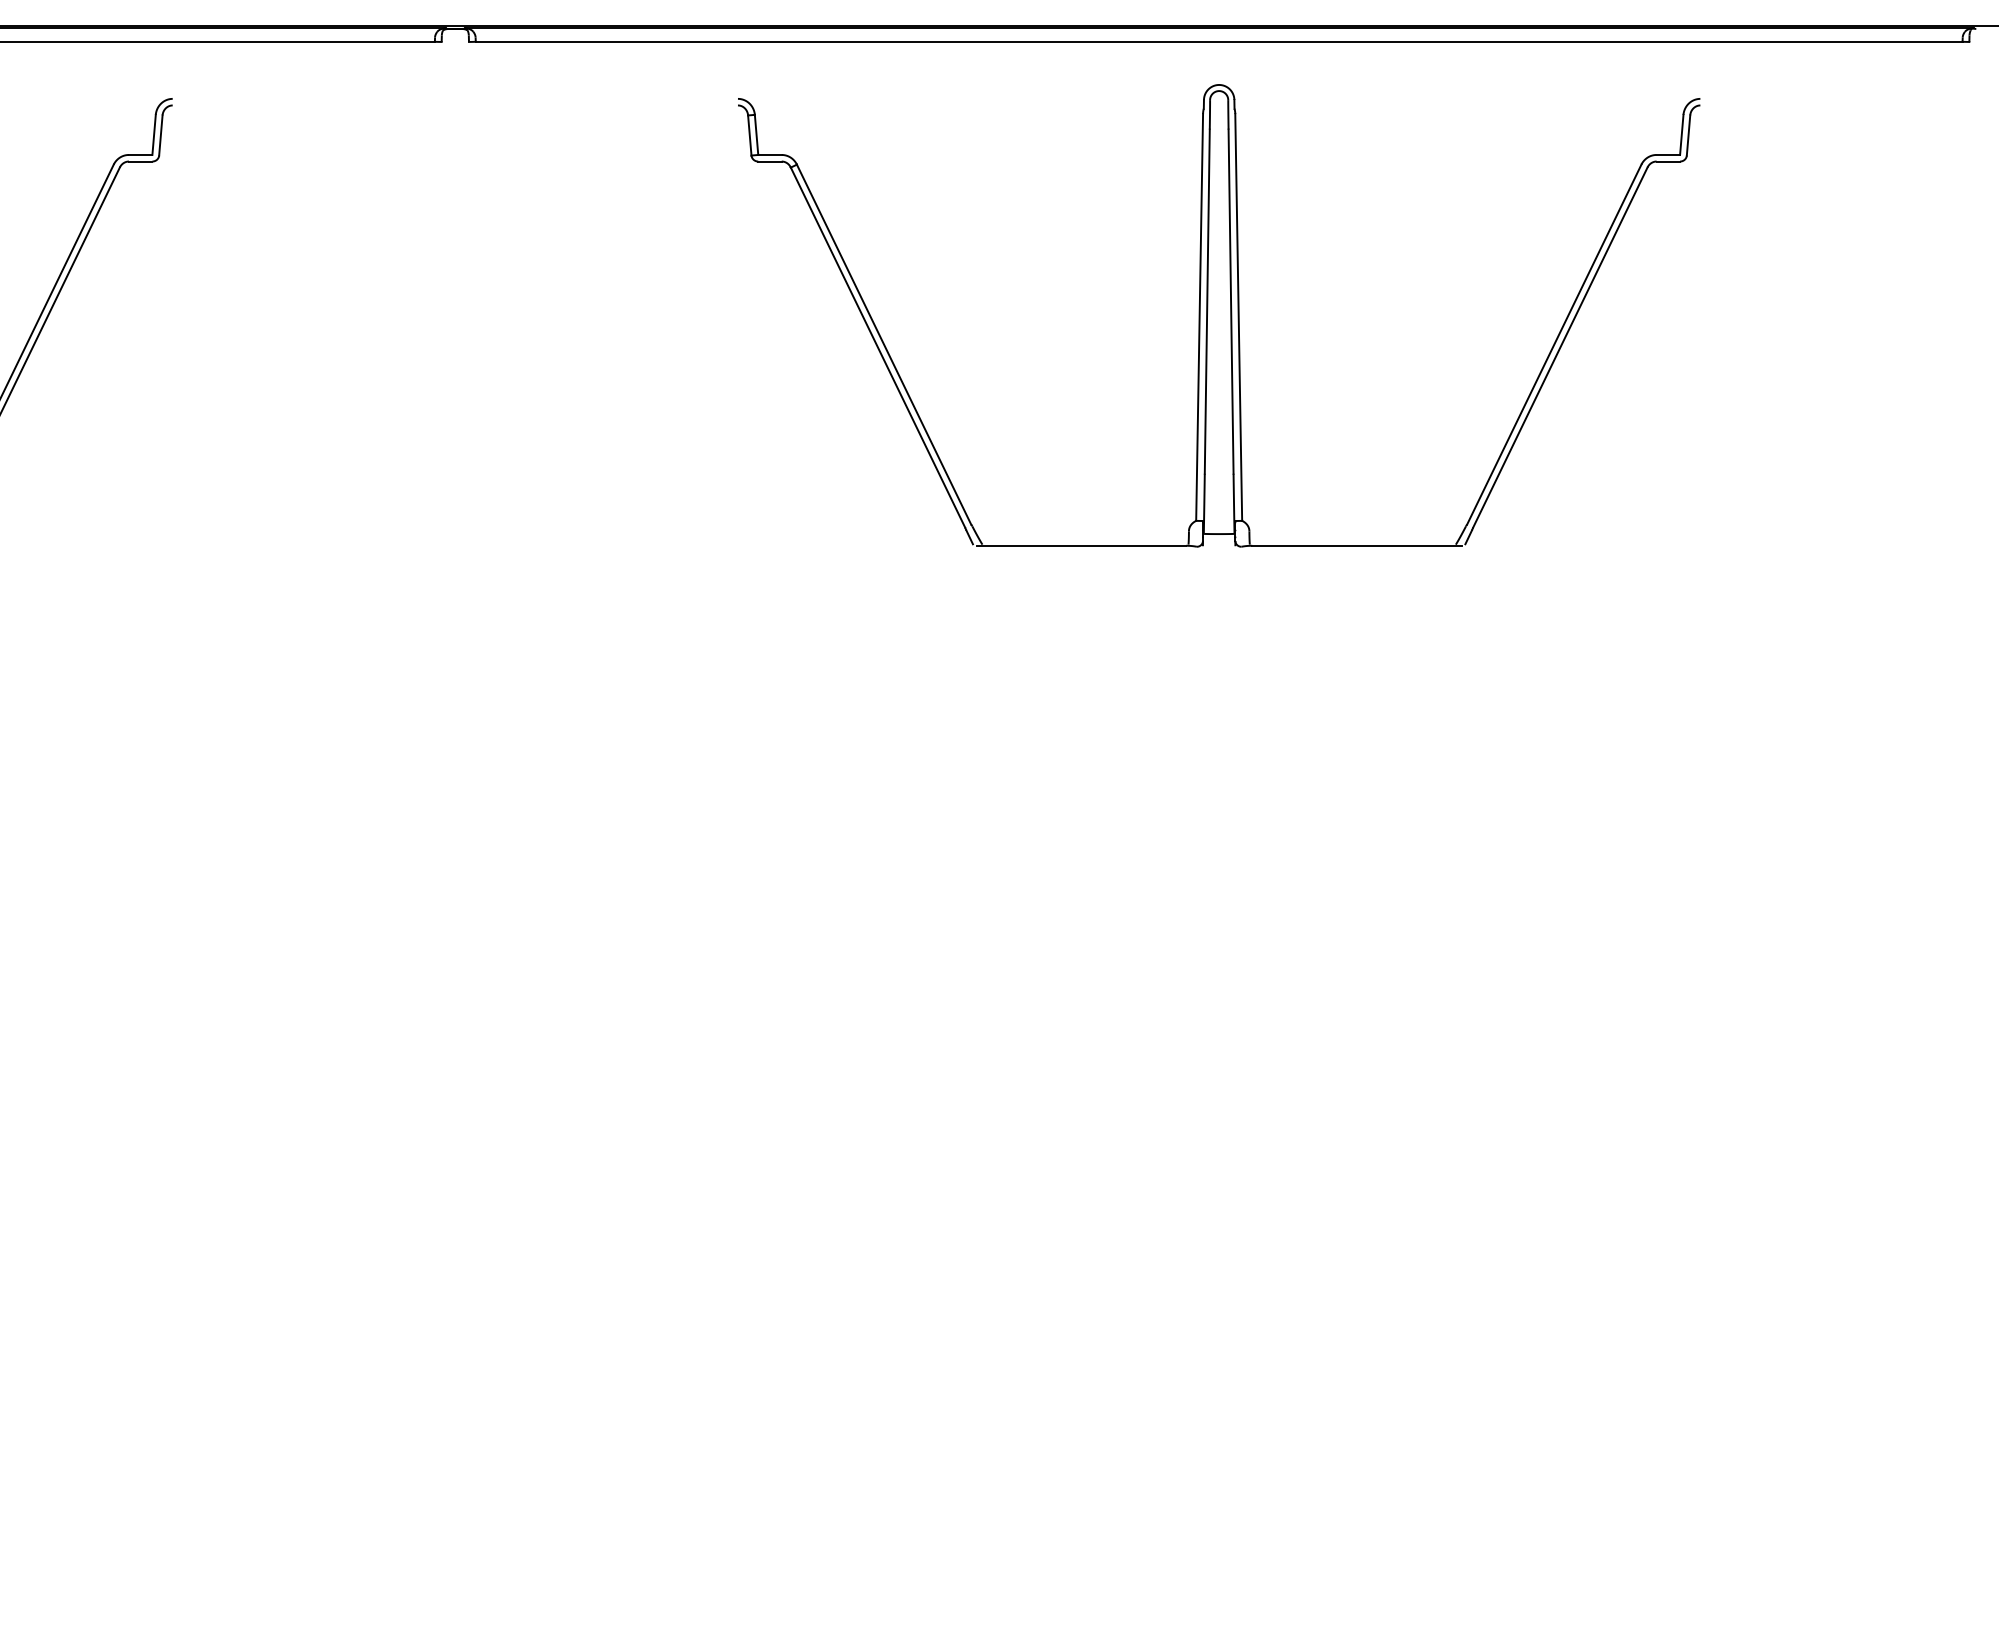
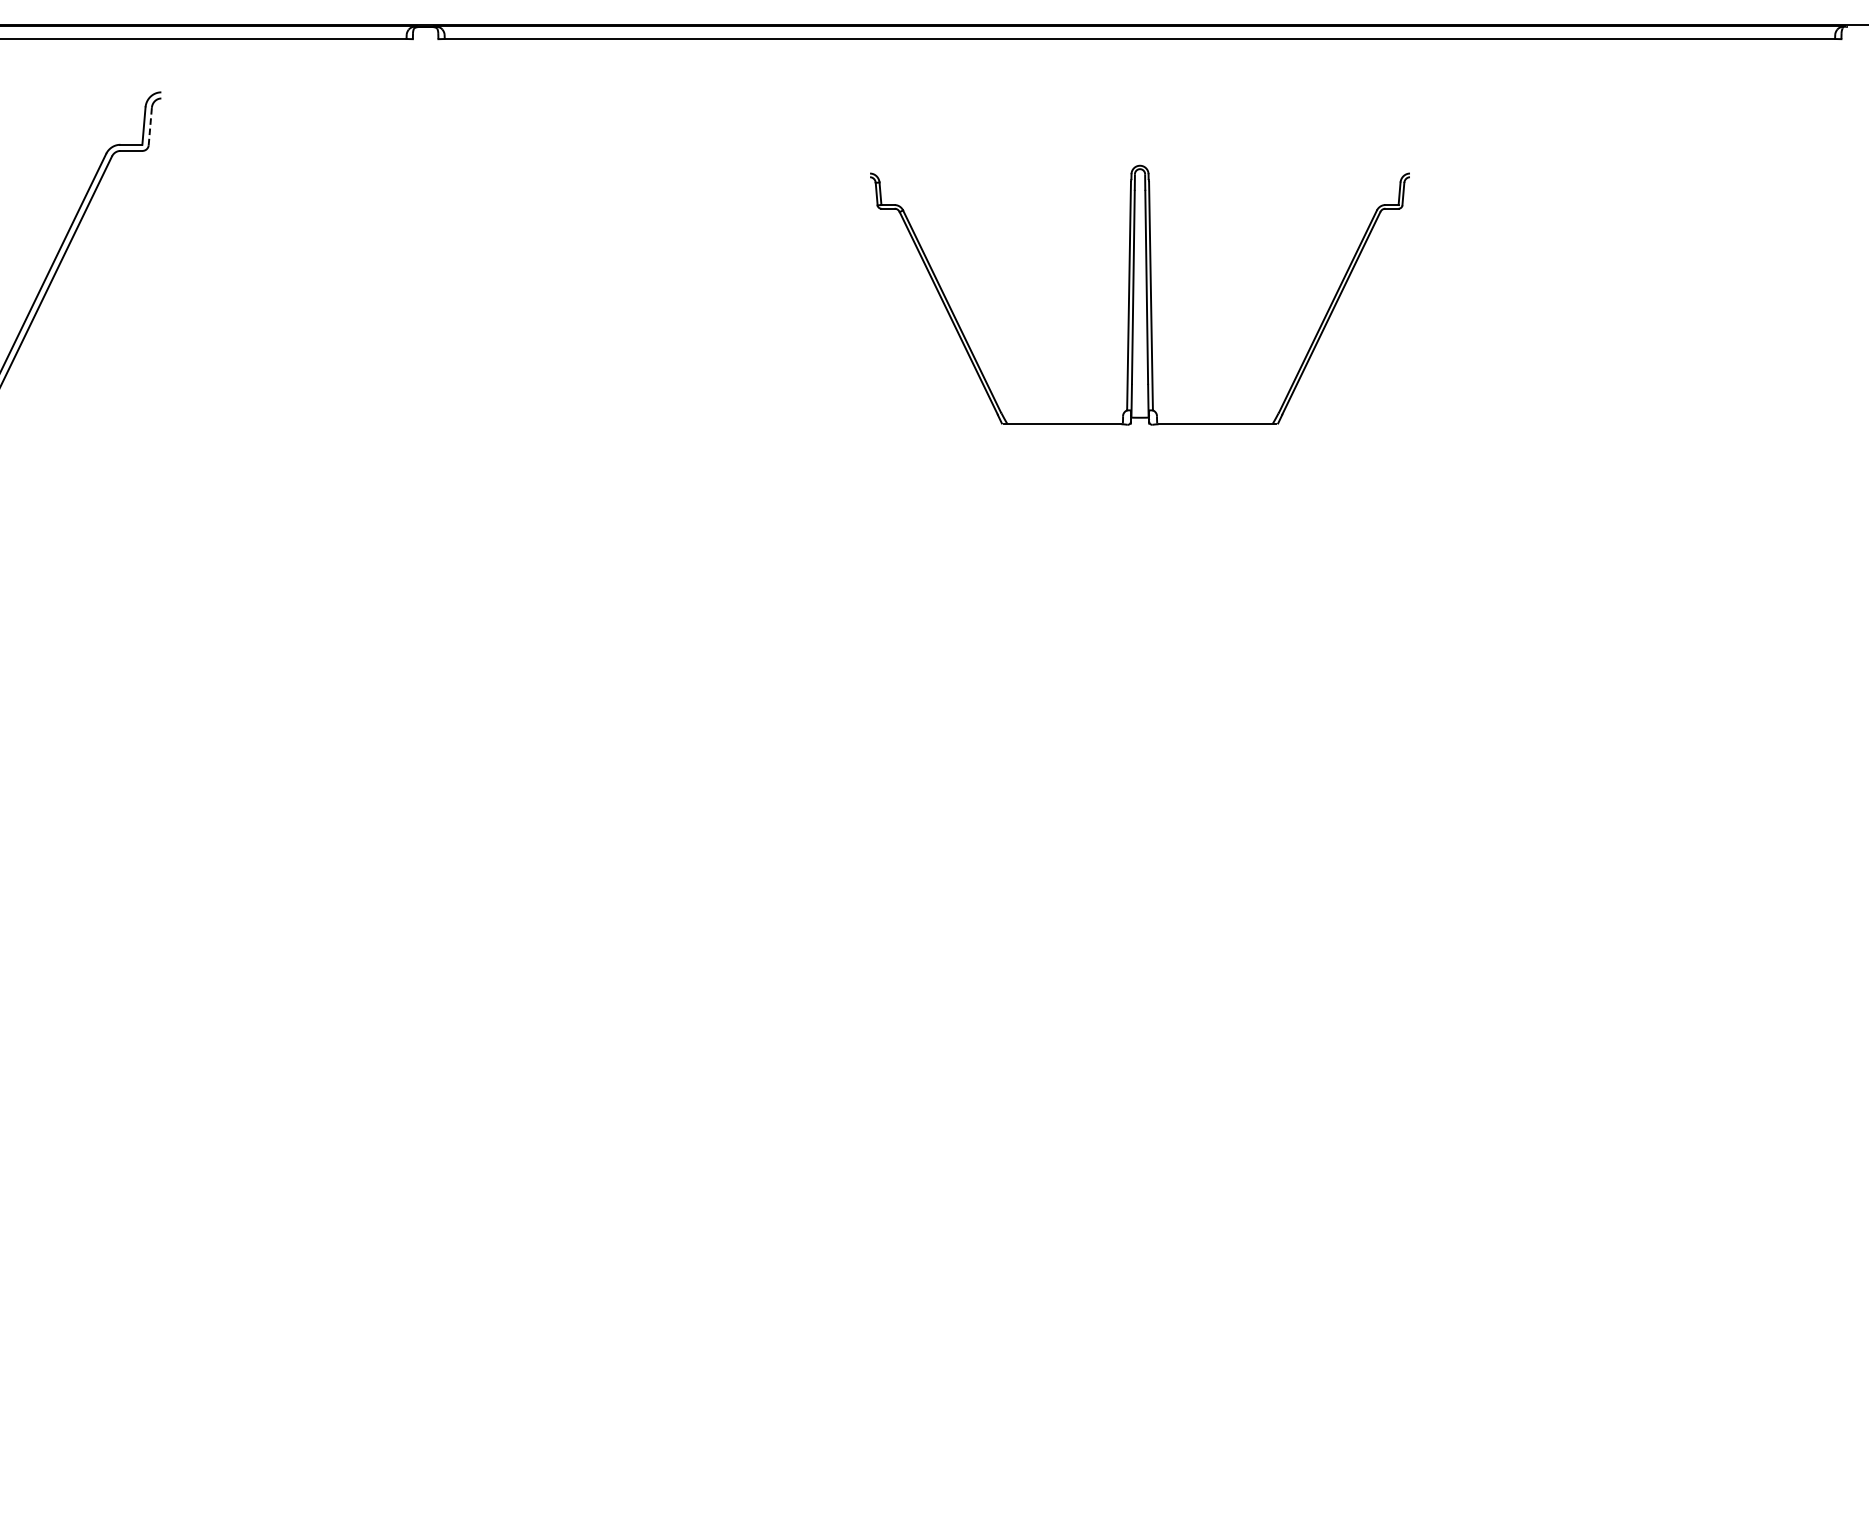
line: (160, 135) -> (149, 126), solid -> dashed
part: (1219, 315) -> (1140, 294), size x0.6

